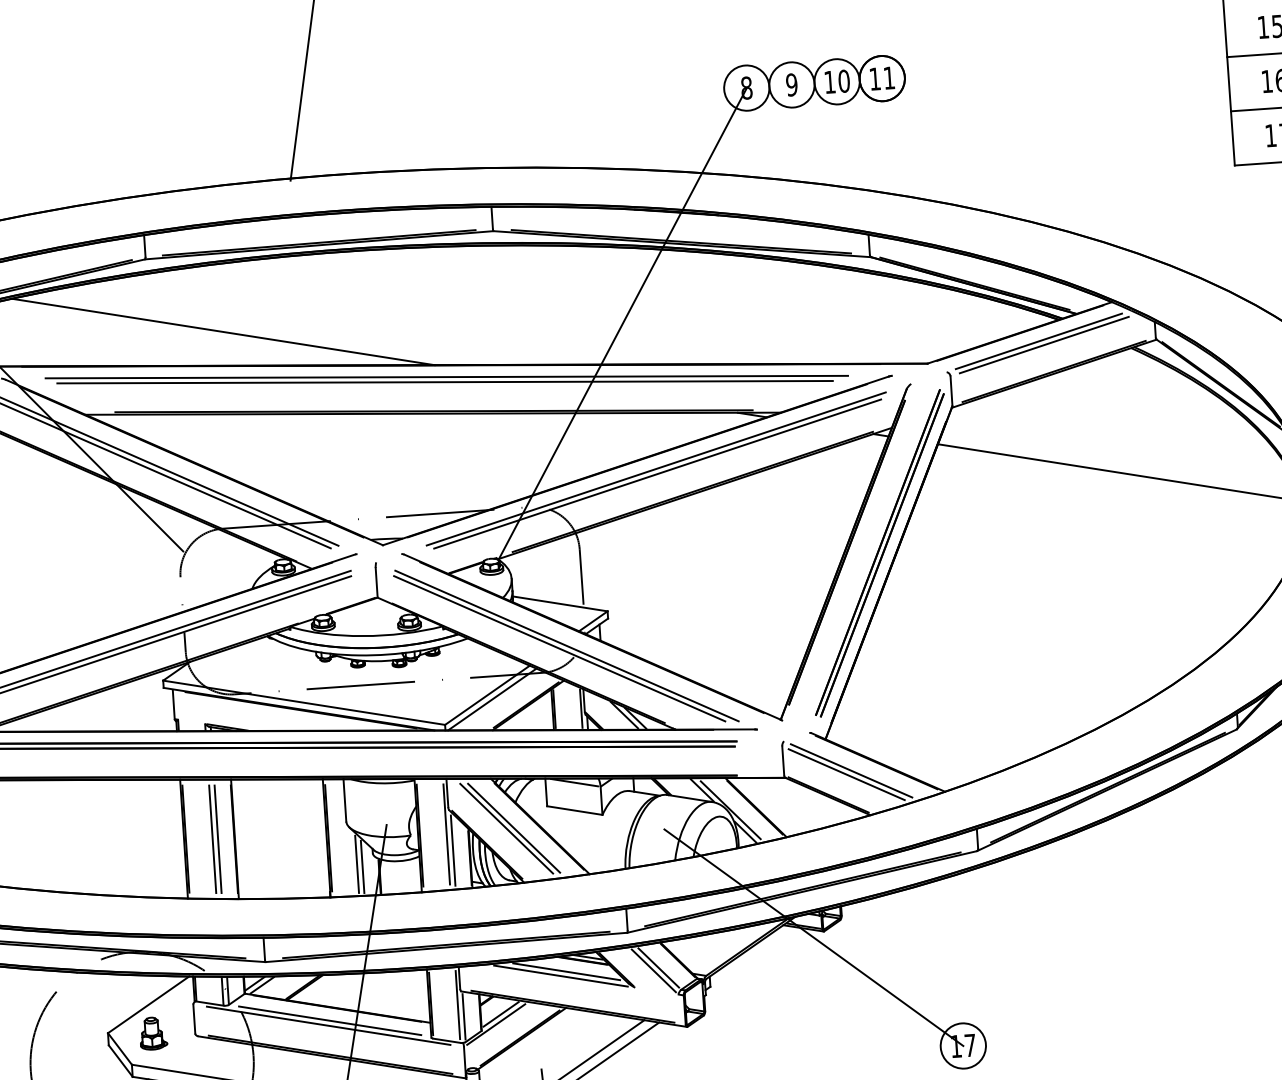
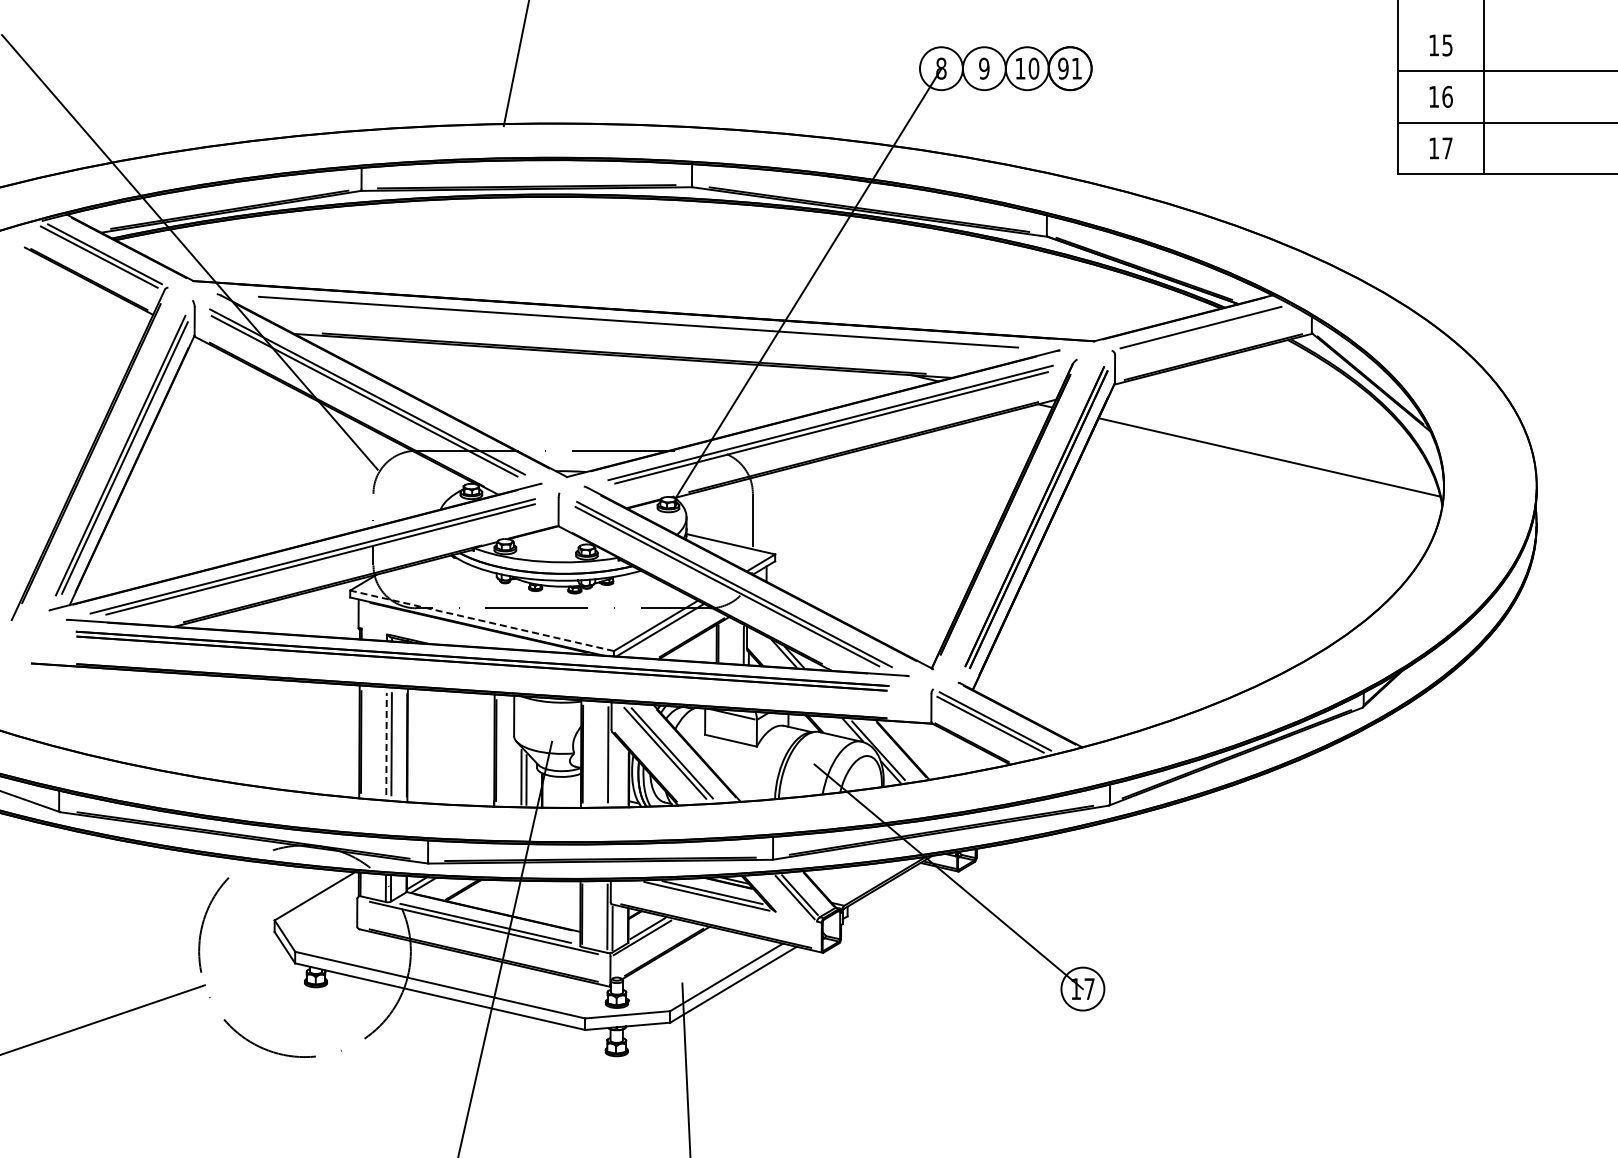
text: (875, 78) -> (1063, 68), 11 -> 91
line: (222, 331) -> (429, 264), removed
line: (1043, 345) -> (1205, 331), removed
line: (444, 381) -> (636, 326), removed
line: (303, 702) -> (481, 620), solid -> dashed
line: (212, 838) -> (386, 743), solid -> dashed
line: (453, 850) -> (613, 770), removed
part: (153, 1033) -> (317, 923), removed

